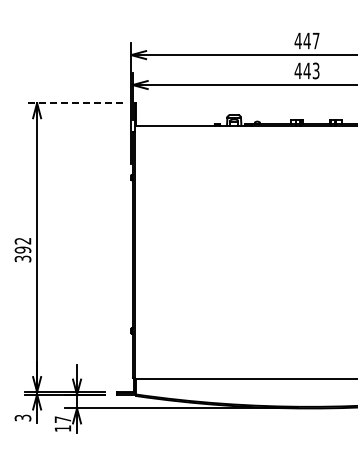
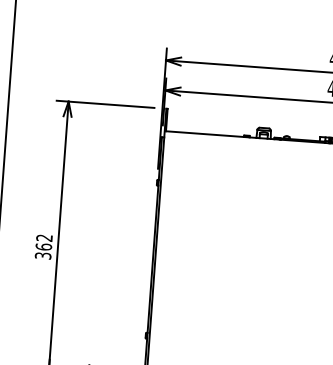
line: (74, 103) -> (105, 104), dashed -> solid
text: (22, 249) -> (43, 246), 392 -> 362

